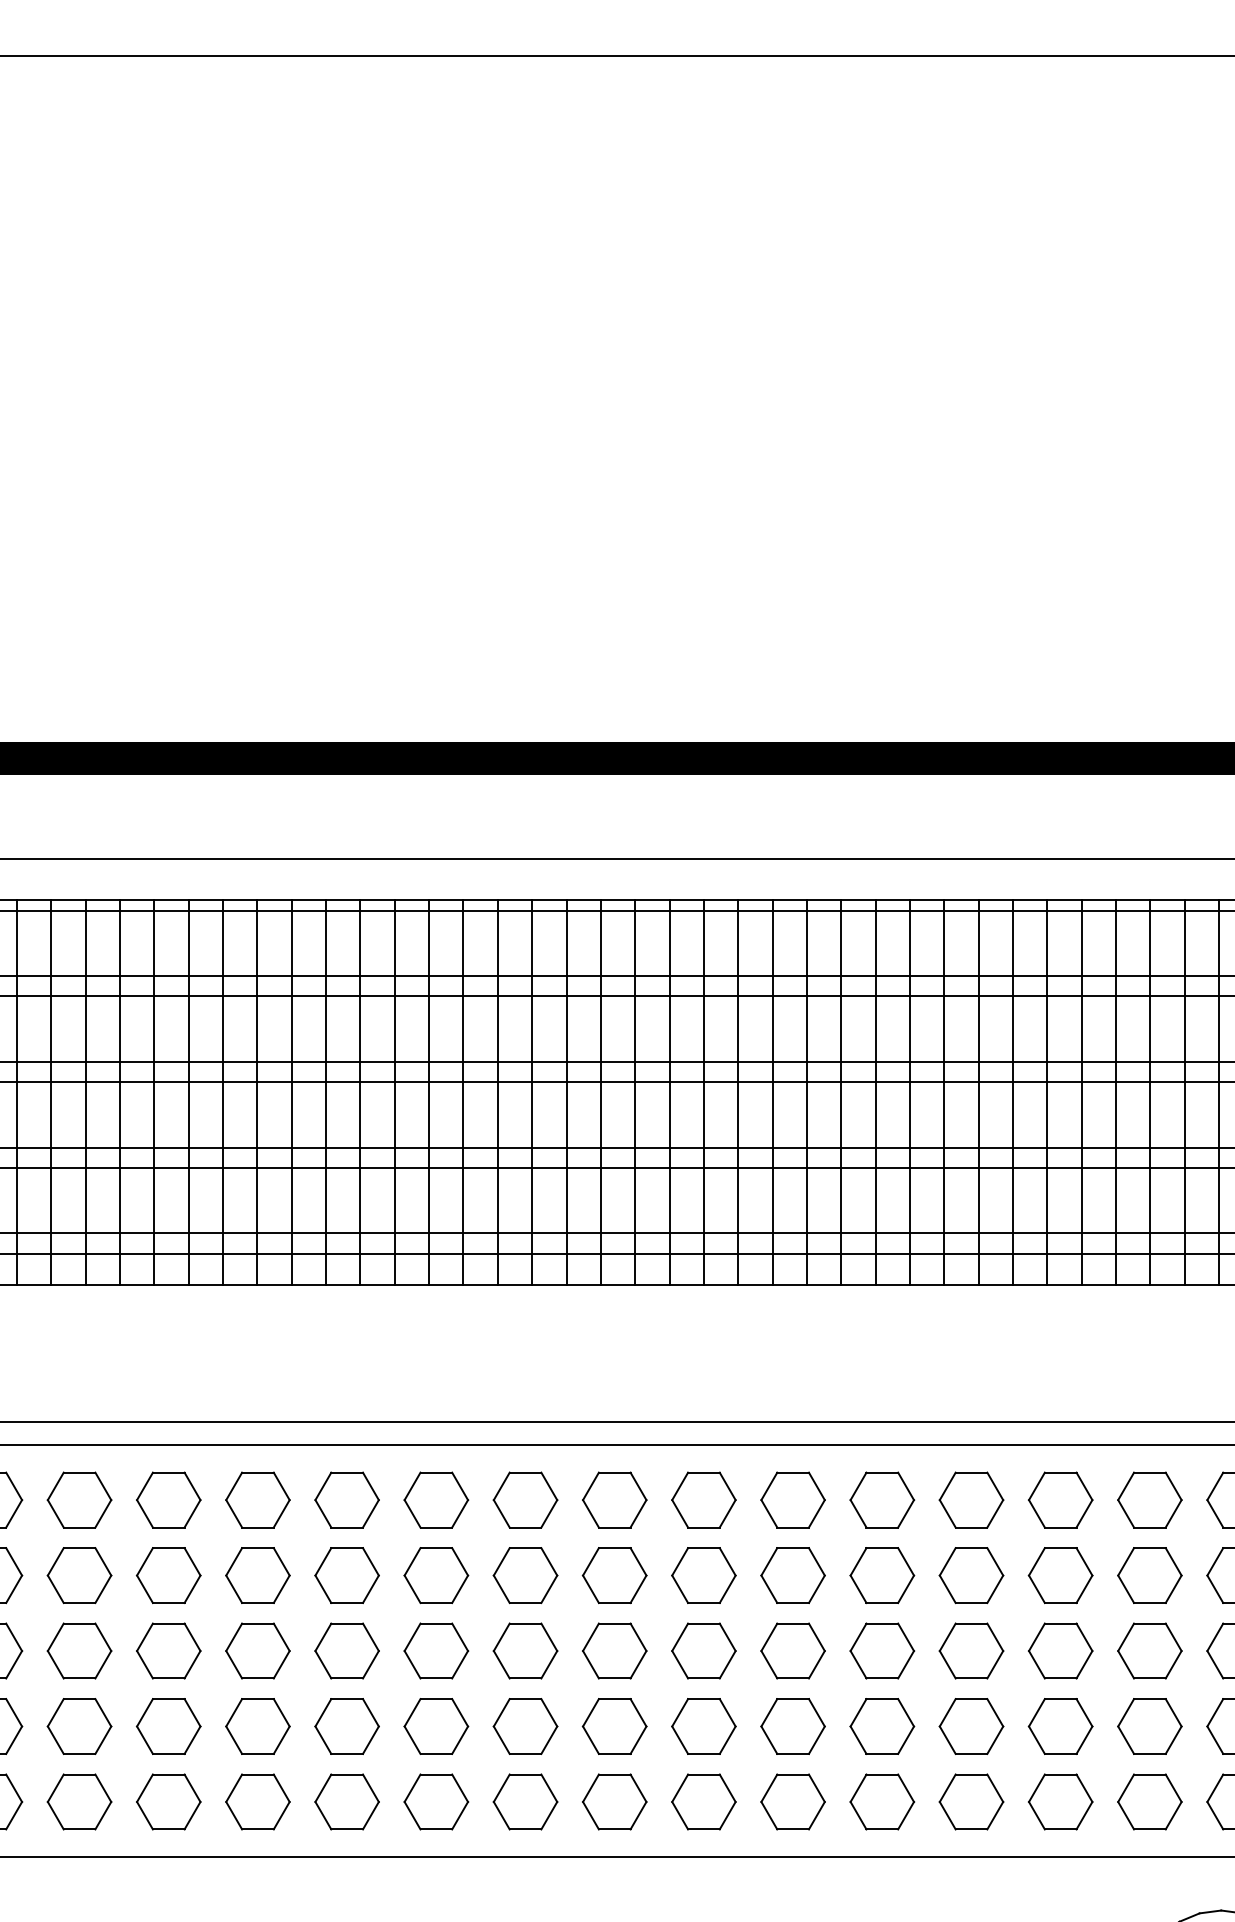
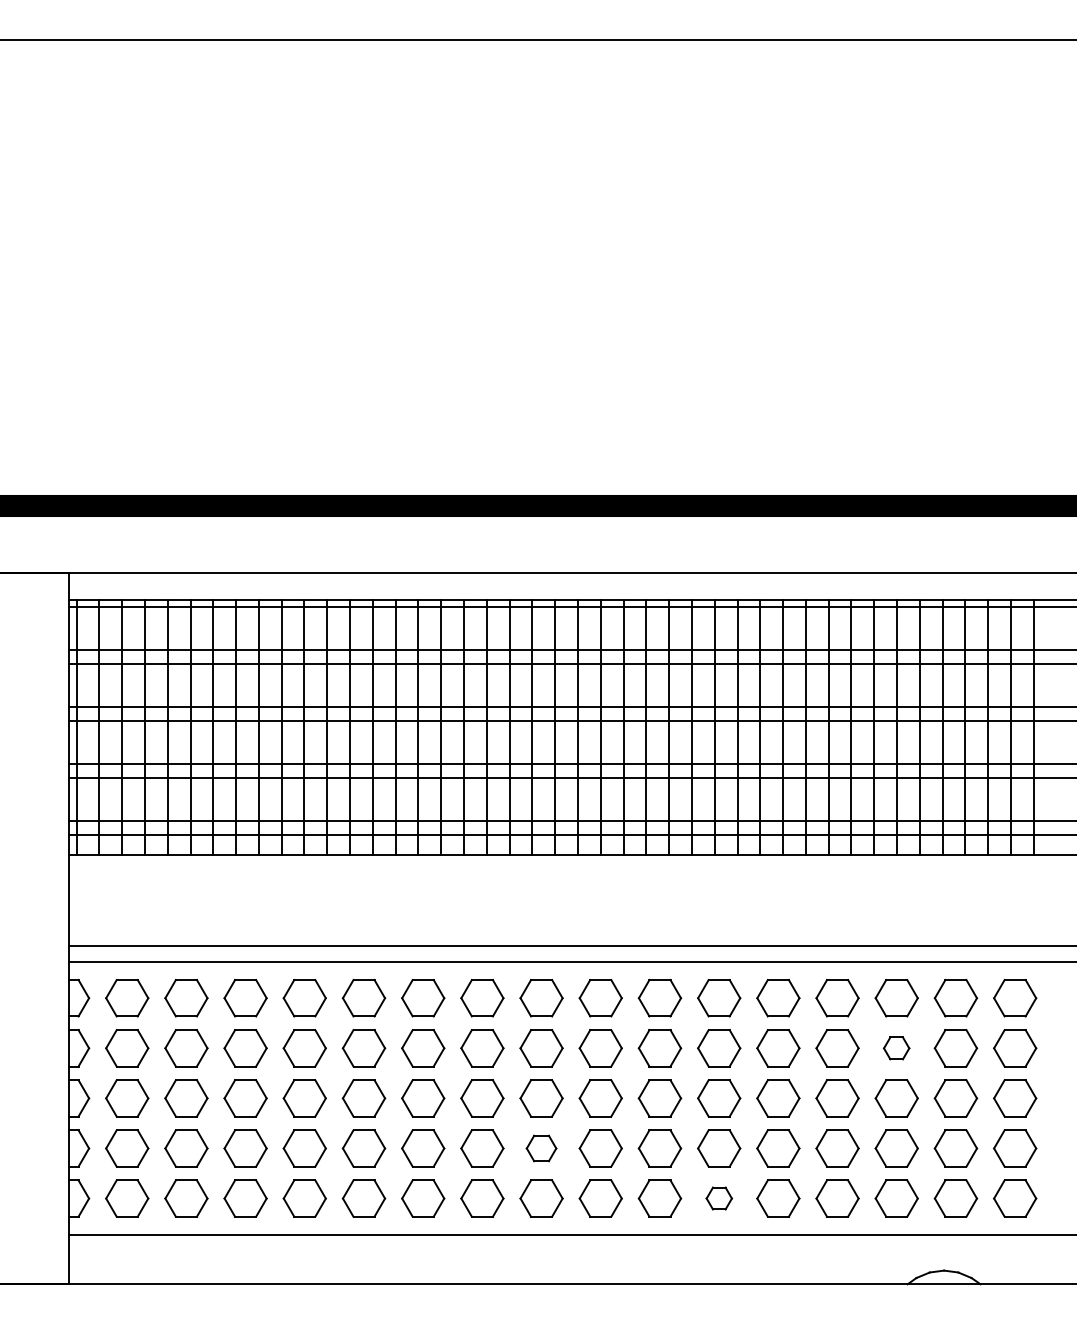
part: (1149, 1575) -> (896, 1048), size x0.6
part: (614, 1726) -> (541, 1148), size x0.7
part: (882, 1801) -> (719, 1198), size x0.6

